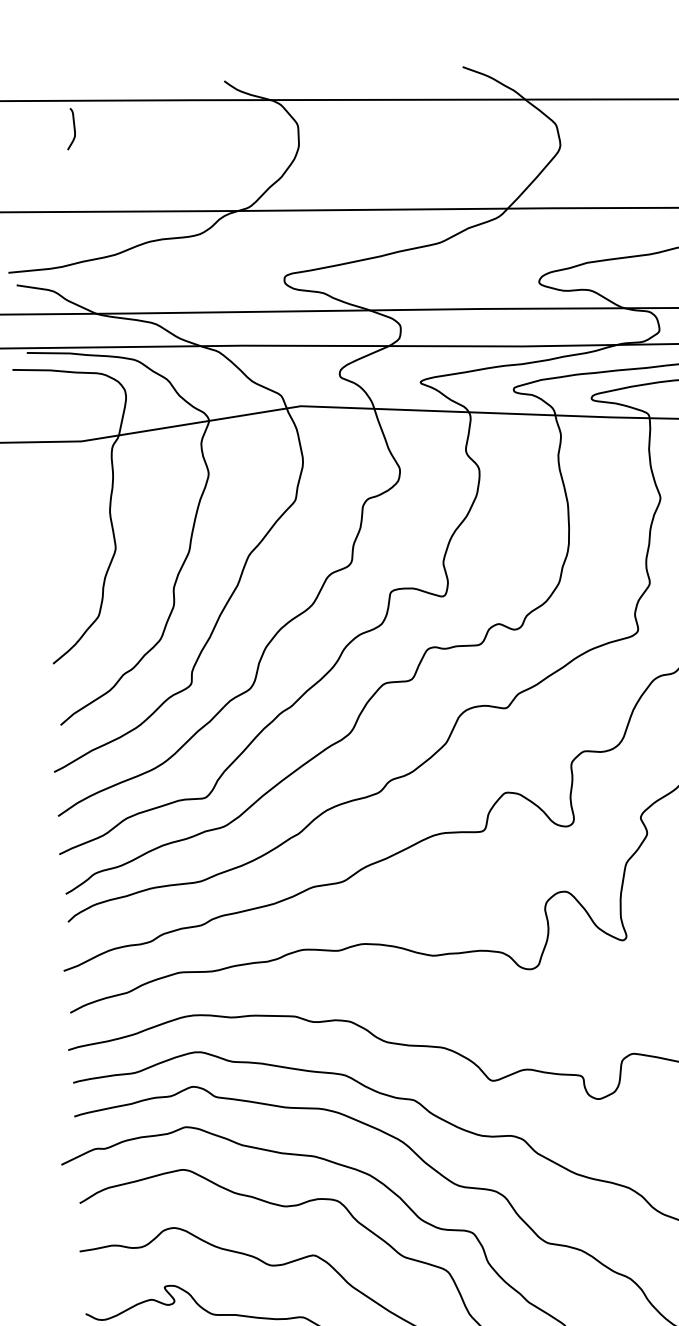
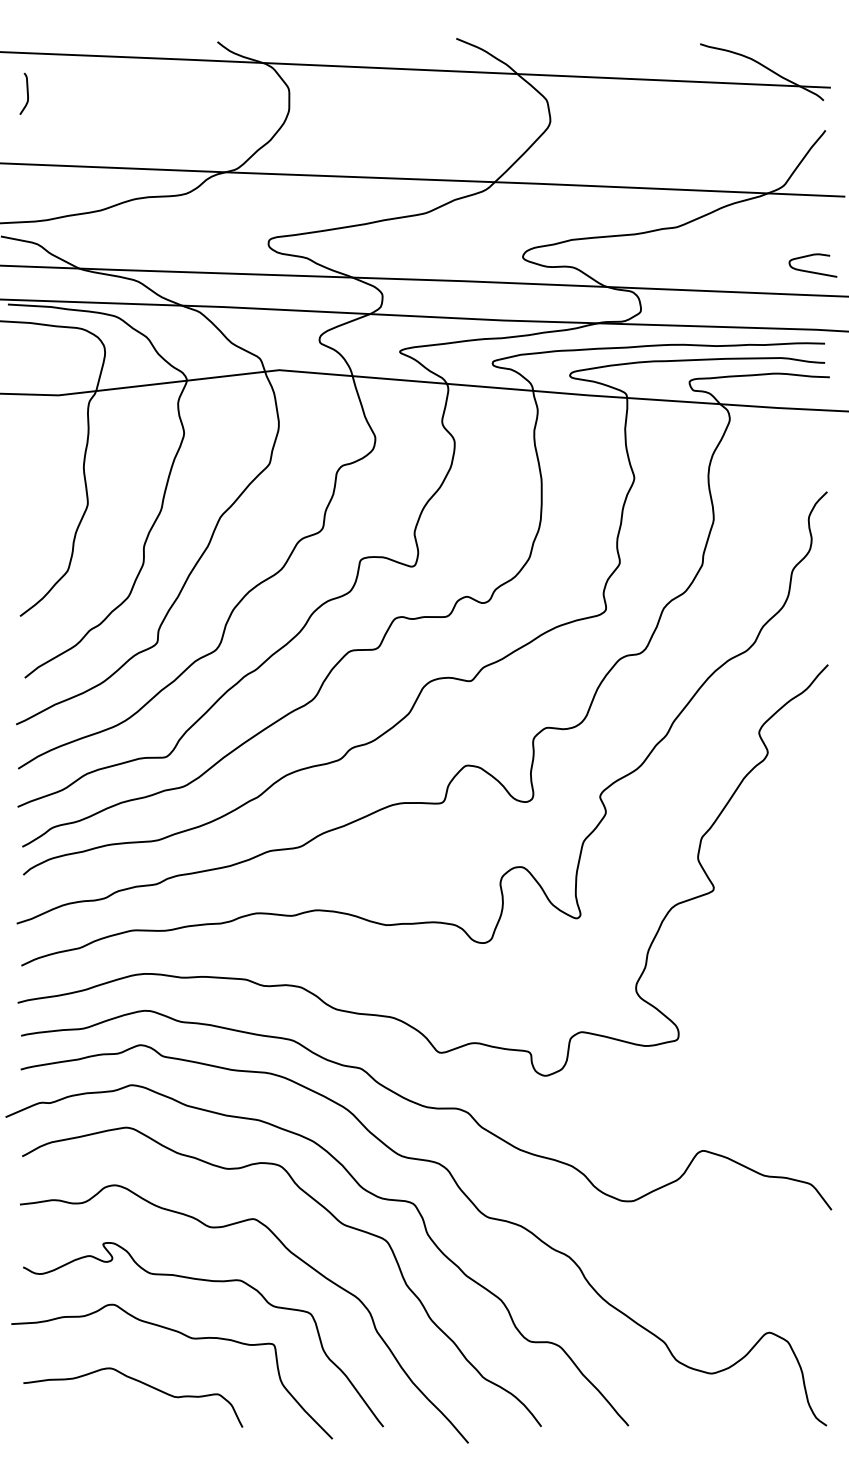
curve: (73, 127) -> (26, 92), moved

